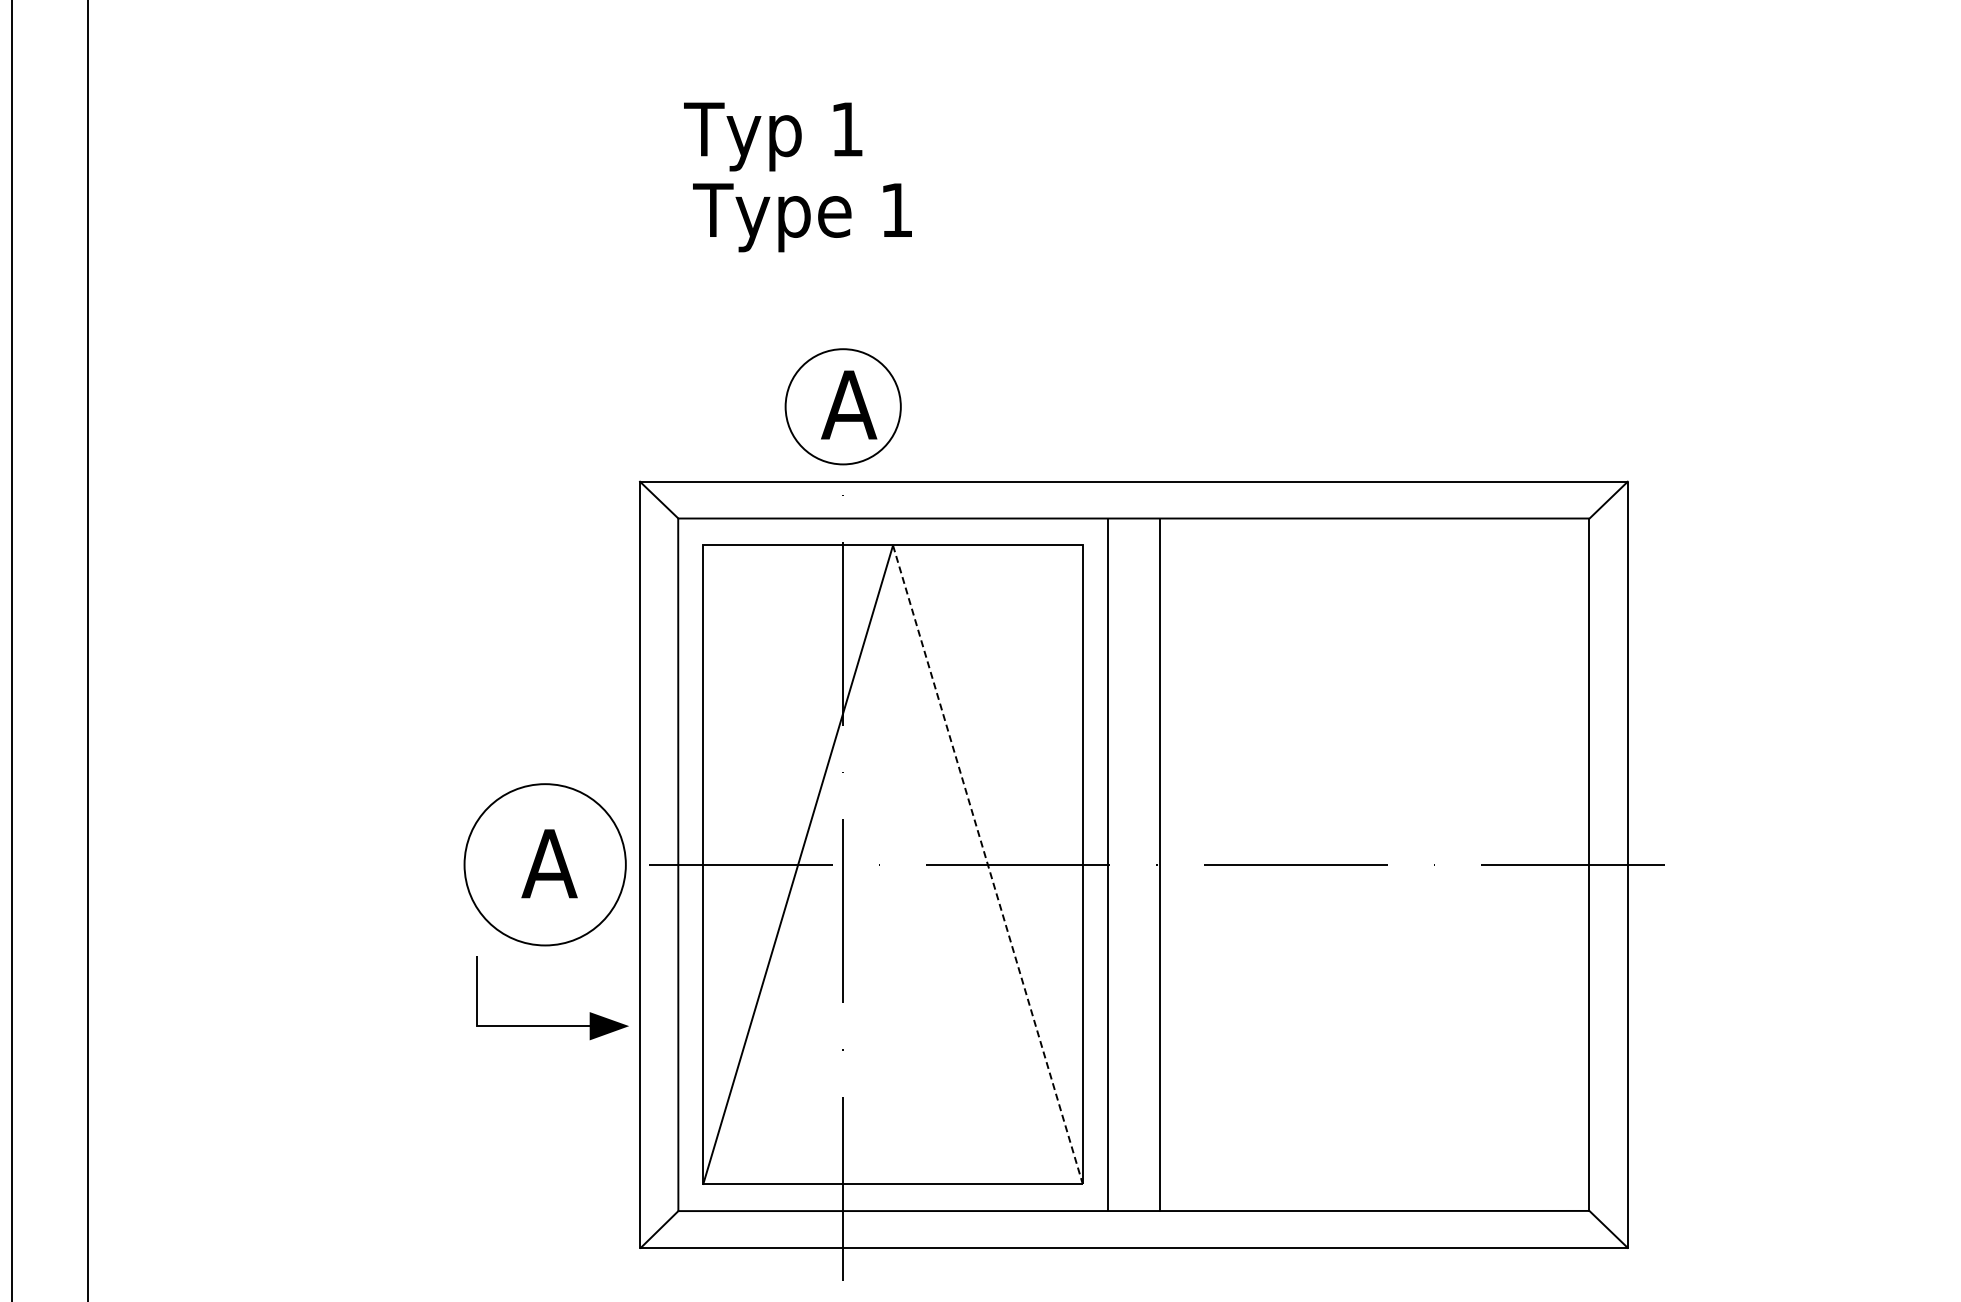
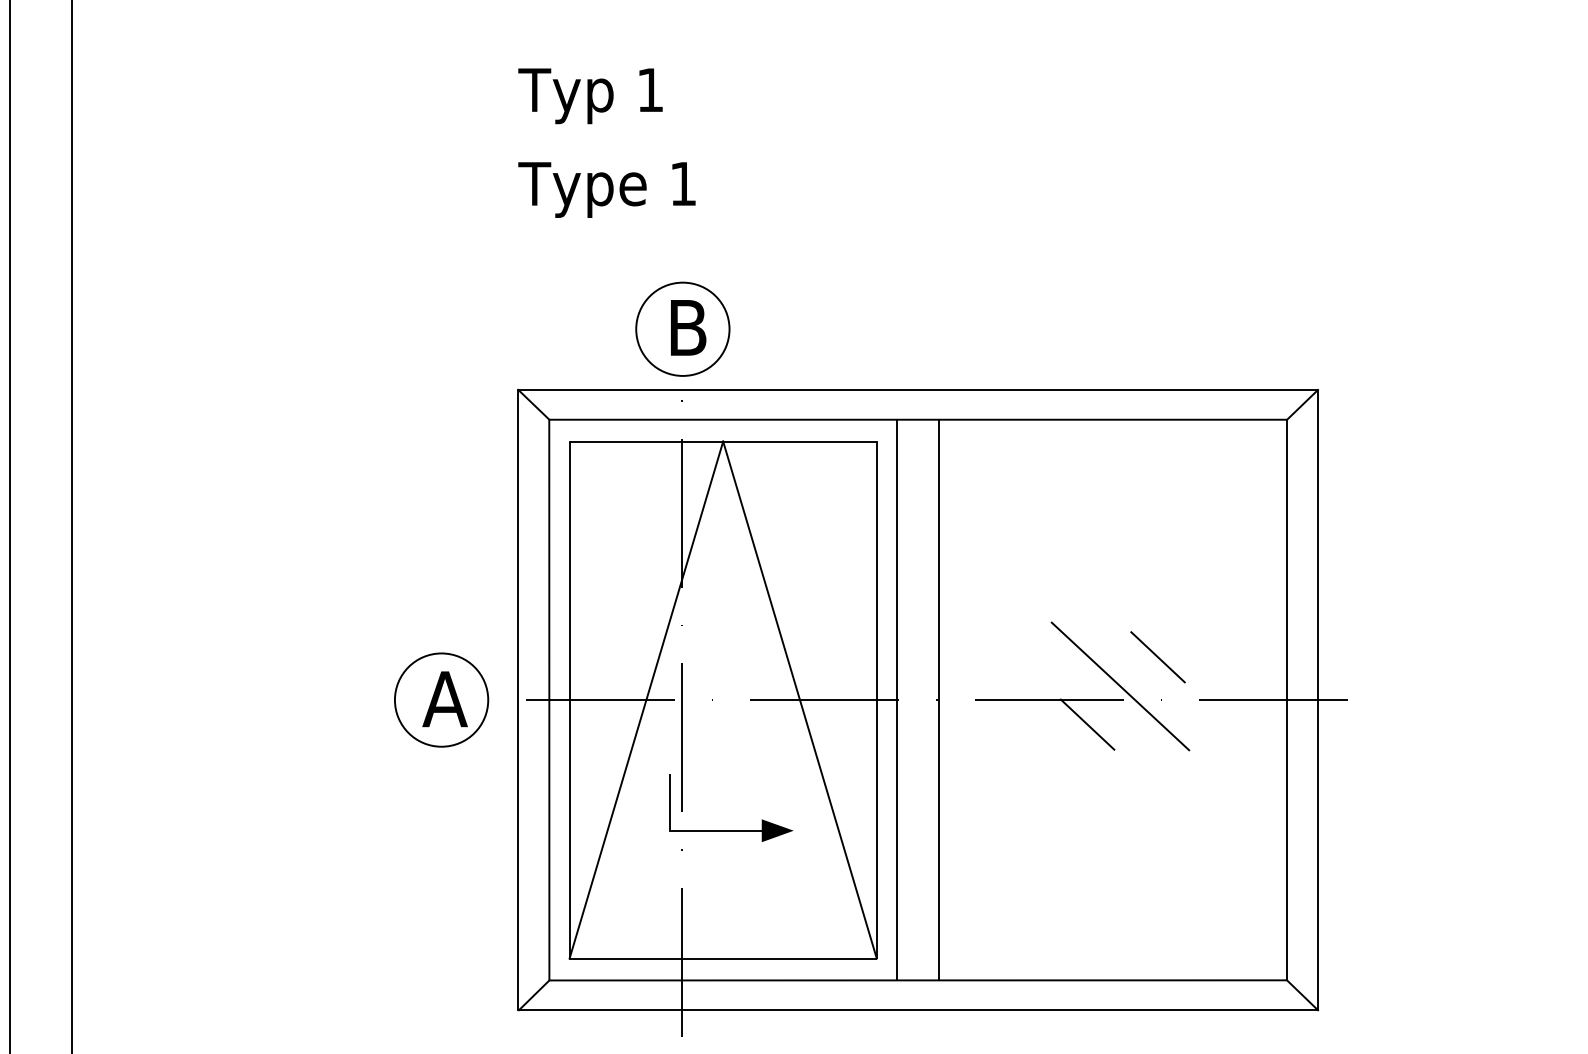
text: (773, 136) -> (590, 95), moved
text: (802, 217) -> (606, 189), moved
text: (849, 404) -> (687, 327), A -> B
line: (1430, 811) -> (1158, 656), added
line: (1383, 847) -> (1120, 686), added
circle: (544, 864) -> (441, 699), size x0.71
line: (988, 865) -> (800, 700), dashed -> solid
line: (1343, 895) -> (1087, 724), added
part: (552, 1025) -> (731, 830), moved

